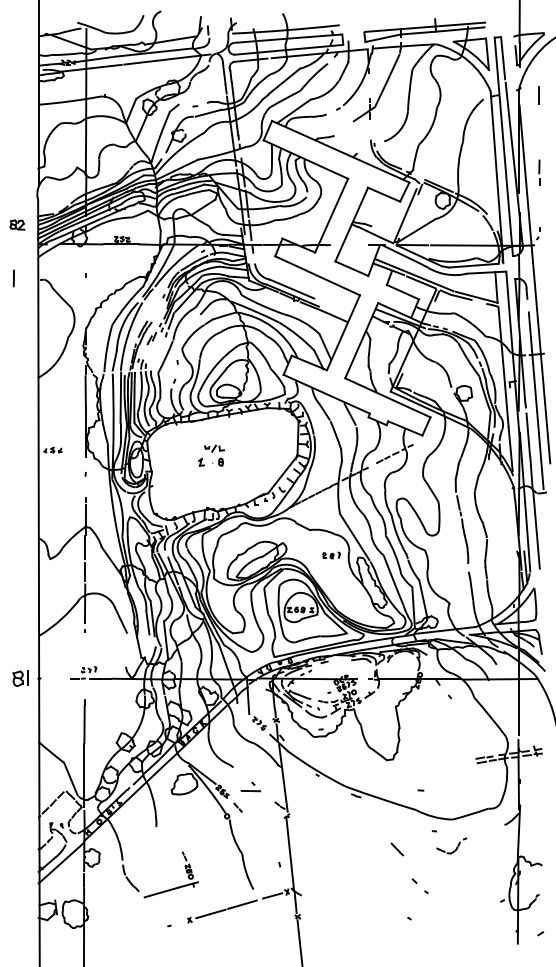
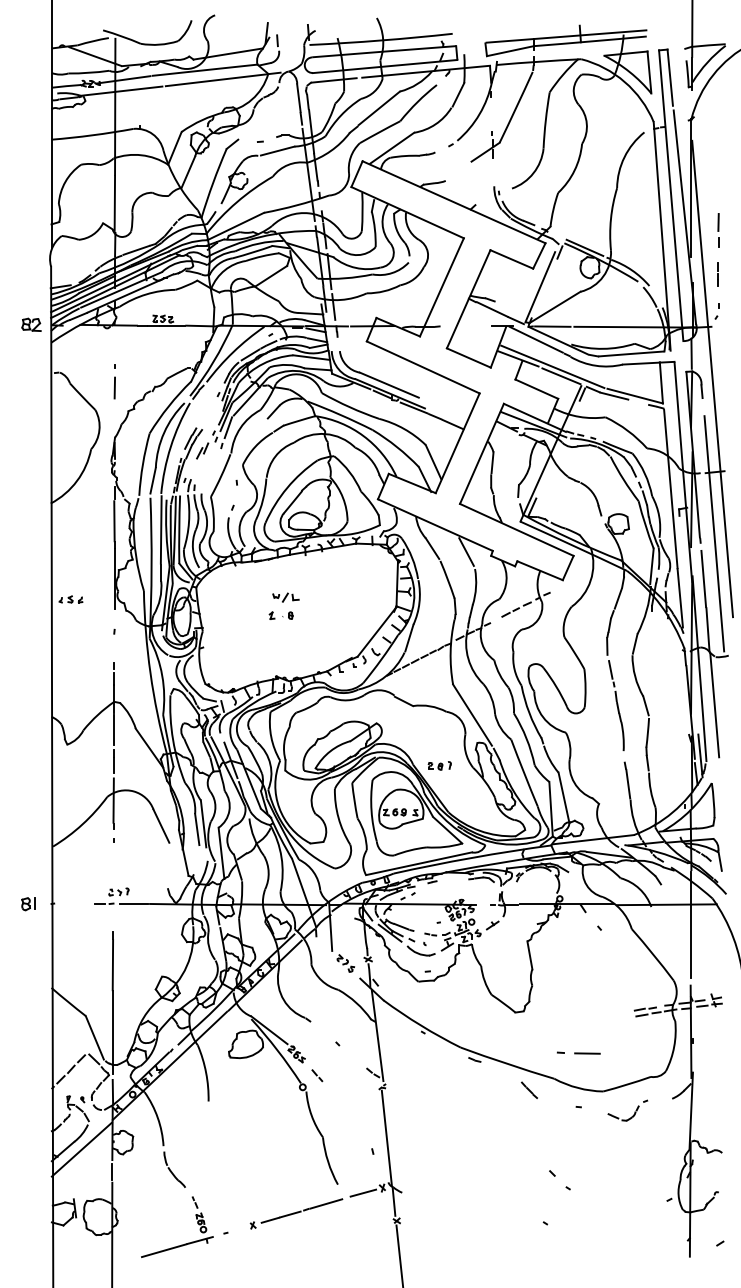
line: (538, 95) -> (717, 274), moved
part: (17, 224) -> (31, 324), moved
line: (13, 278) -> (114, 387), moved
part: (210, 462) -> (280, 615), size x0.71
part: (331, 555) -> (439, 765), moved
part: (21, 679) -> (28, 904), size x0.62
line: (250, 791) -> (587, 1053), moved
part: (456, 846) -> (634, 1111), moved
line: (397, 848) -> (529, 1089), moved
part: (176, 887) -> (184, 1243), moved

